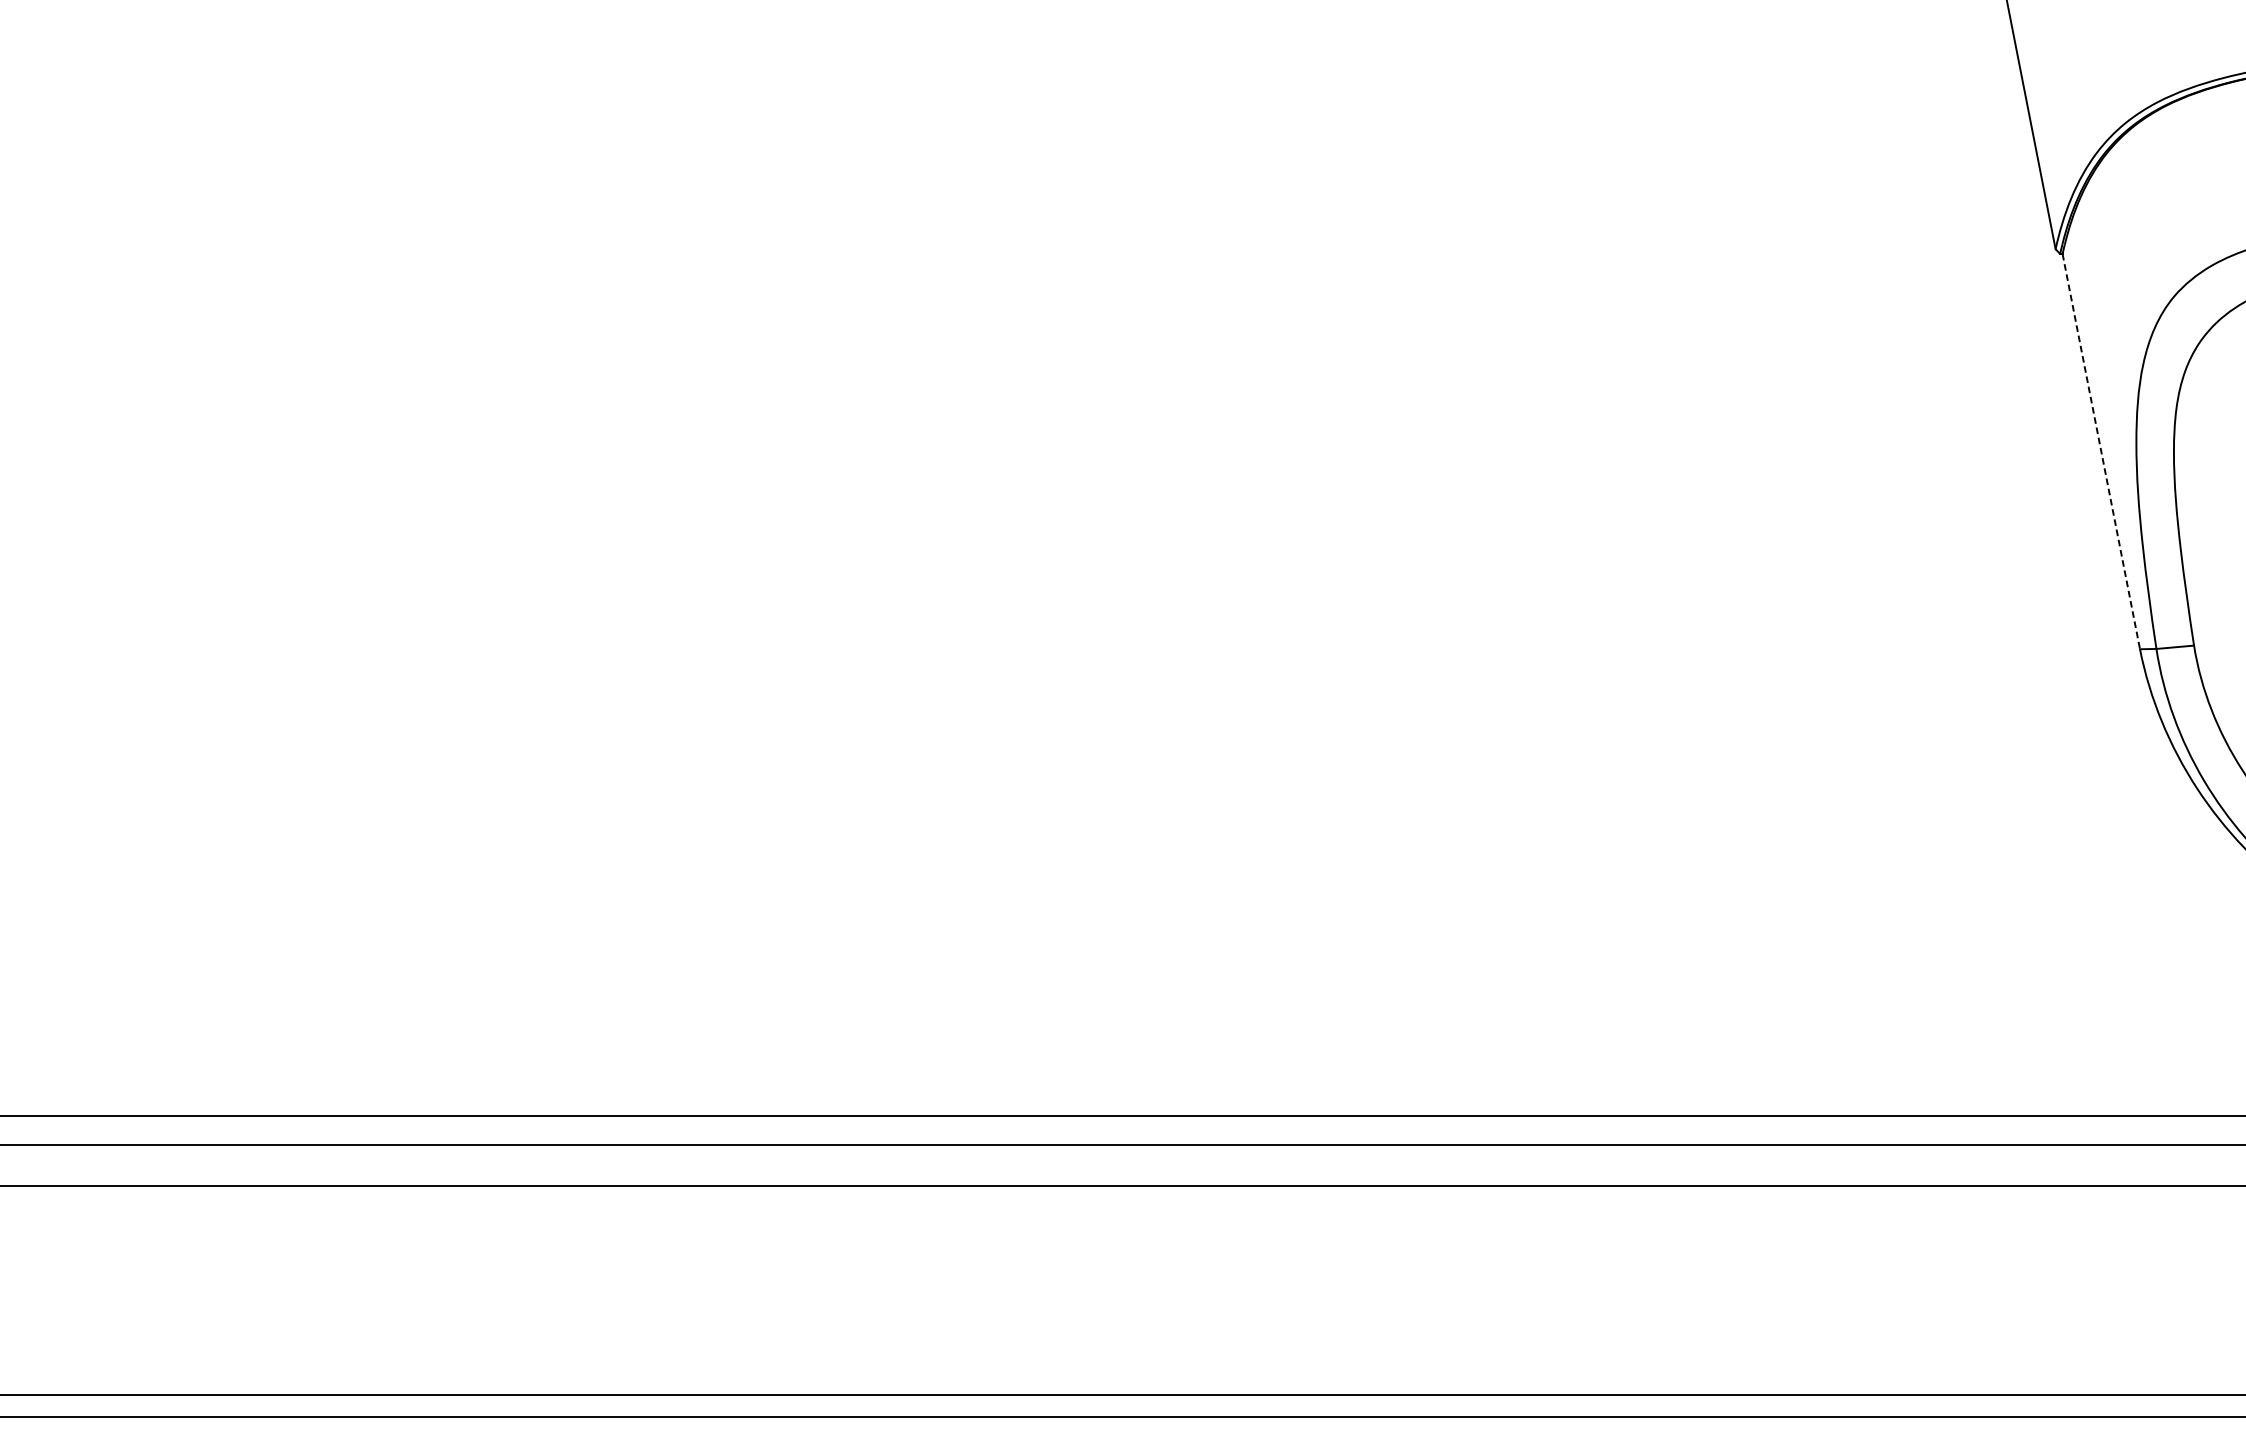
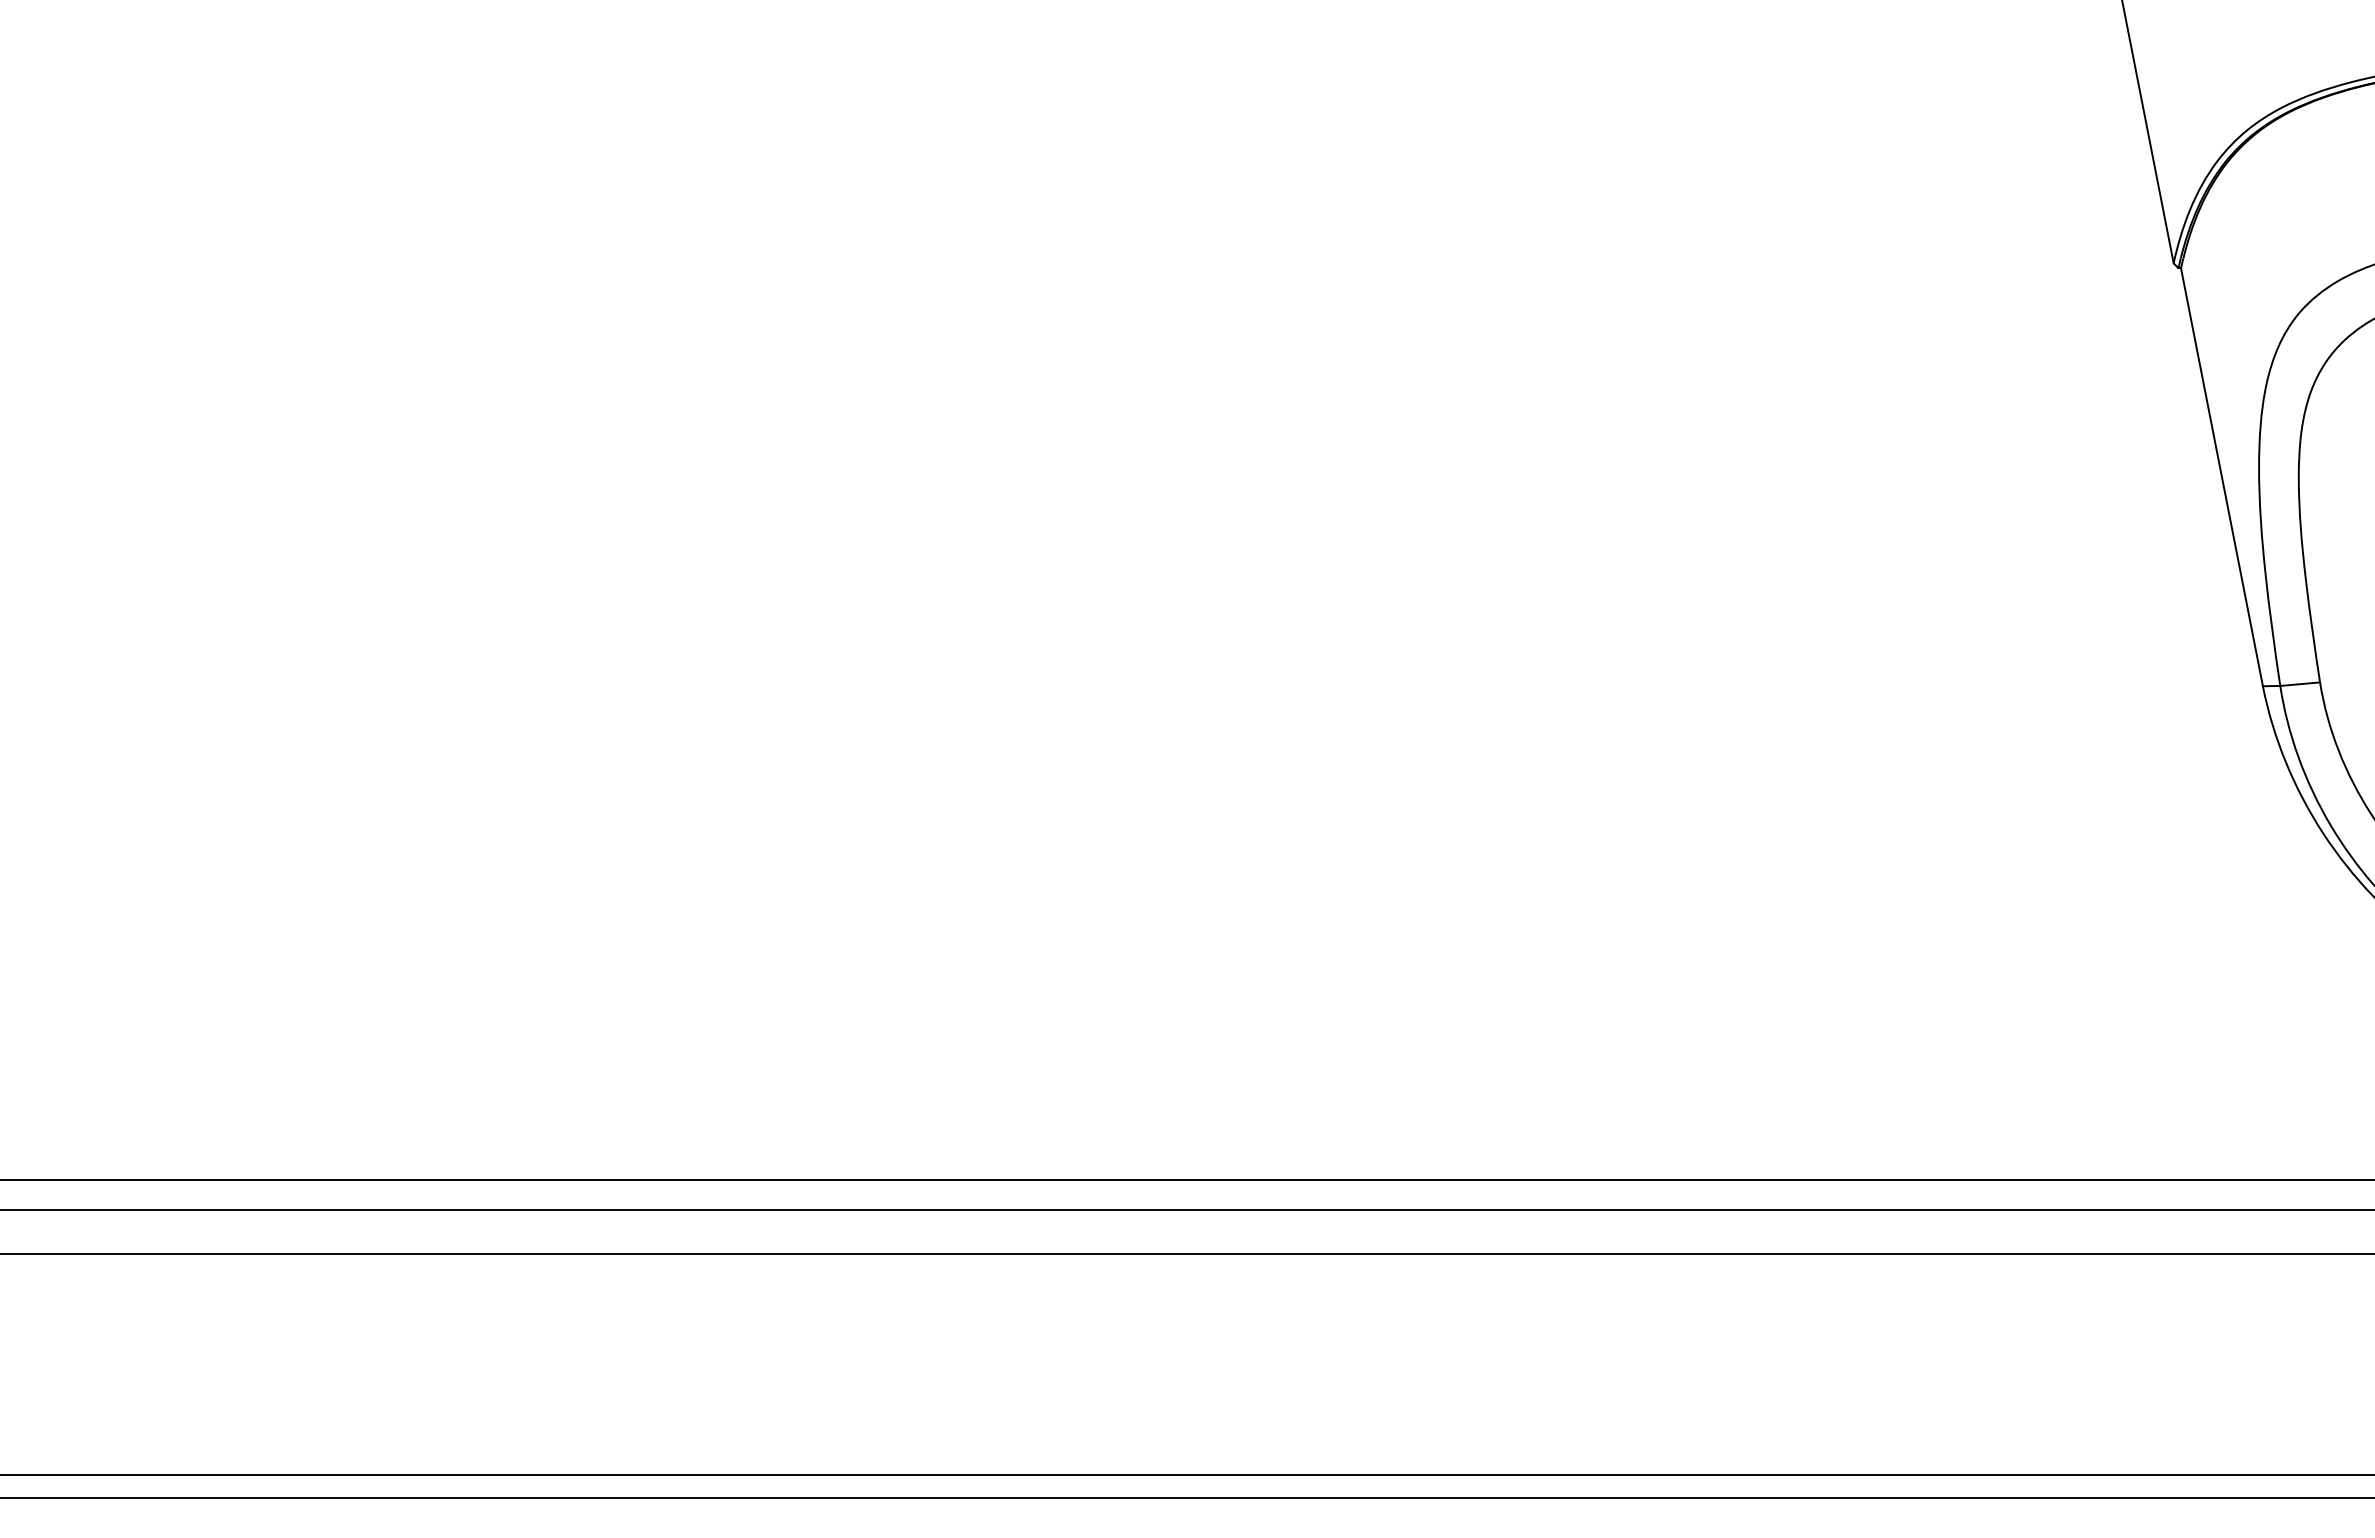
line: (2100, 451) -> (2221, 477), dashed -> solid

